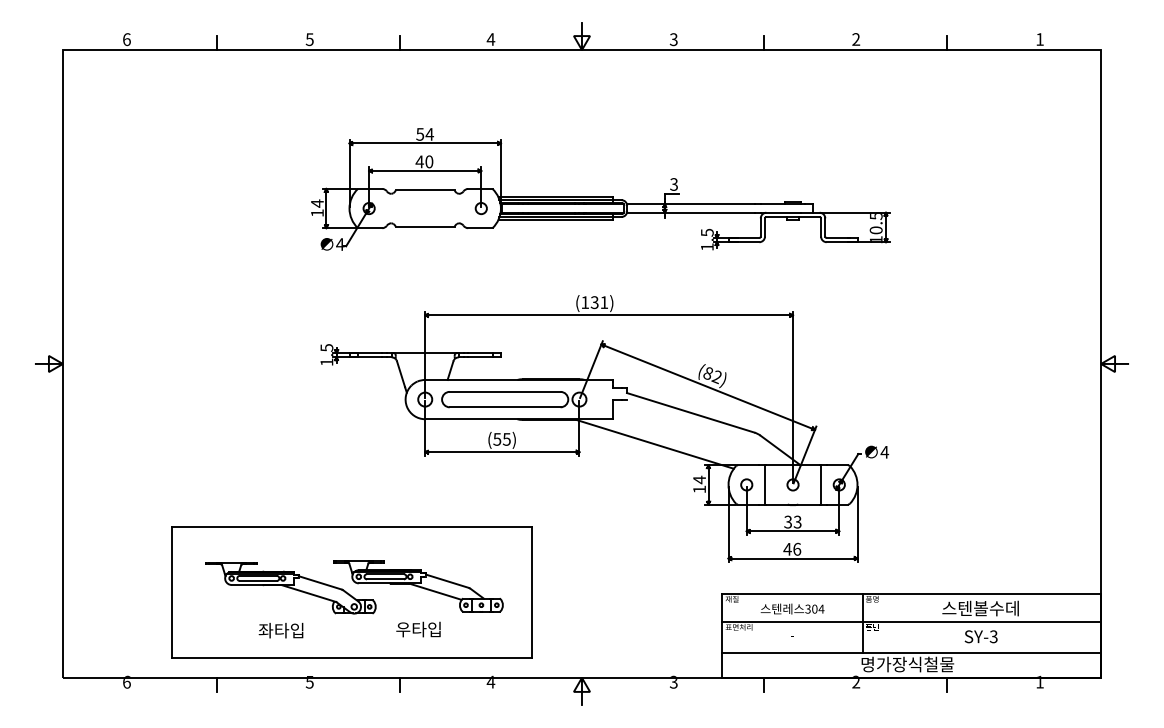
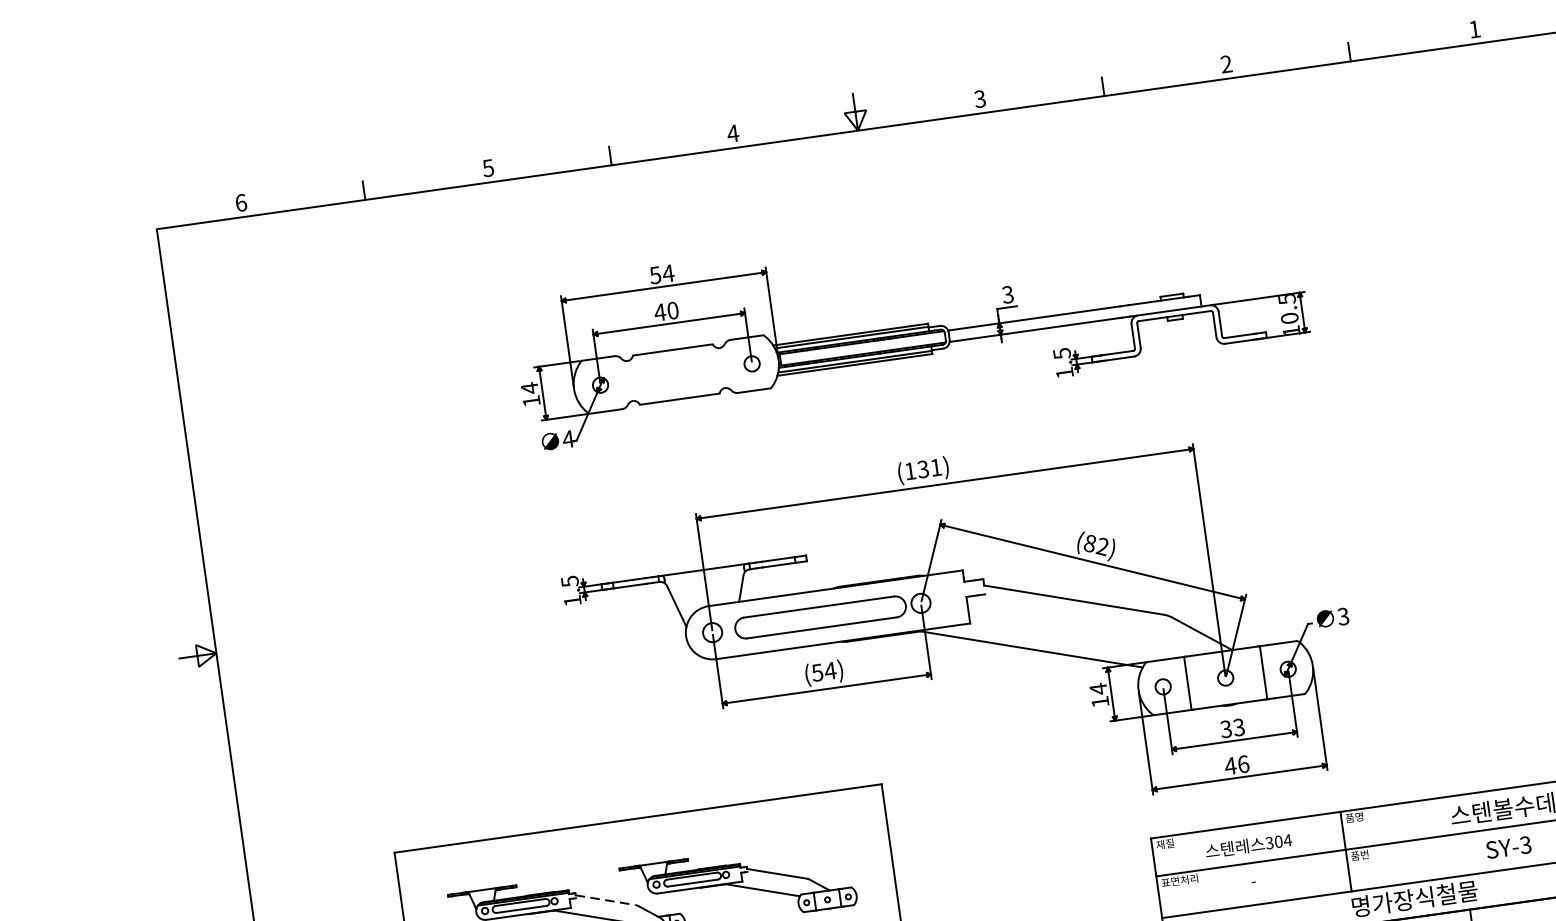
text: (506, 439) -> (829, 671), (55) -> (54)
text: (884, 451) -> (1342, 615), 4 -> 3
line: (320, 583) -> (606, 900), solid -> dashed

